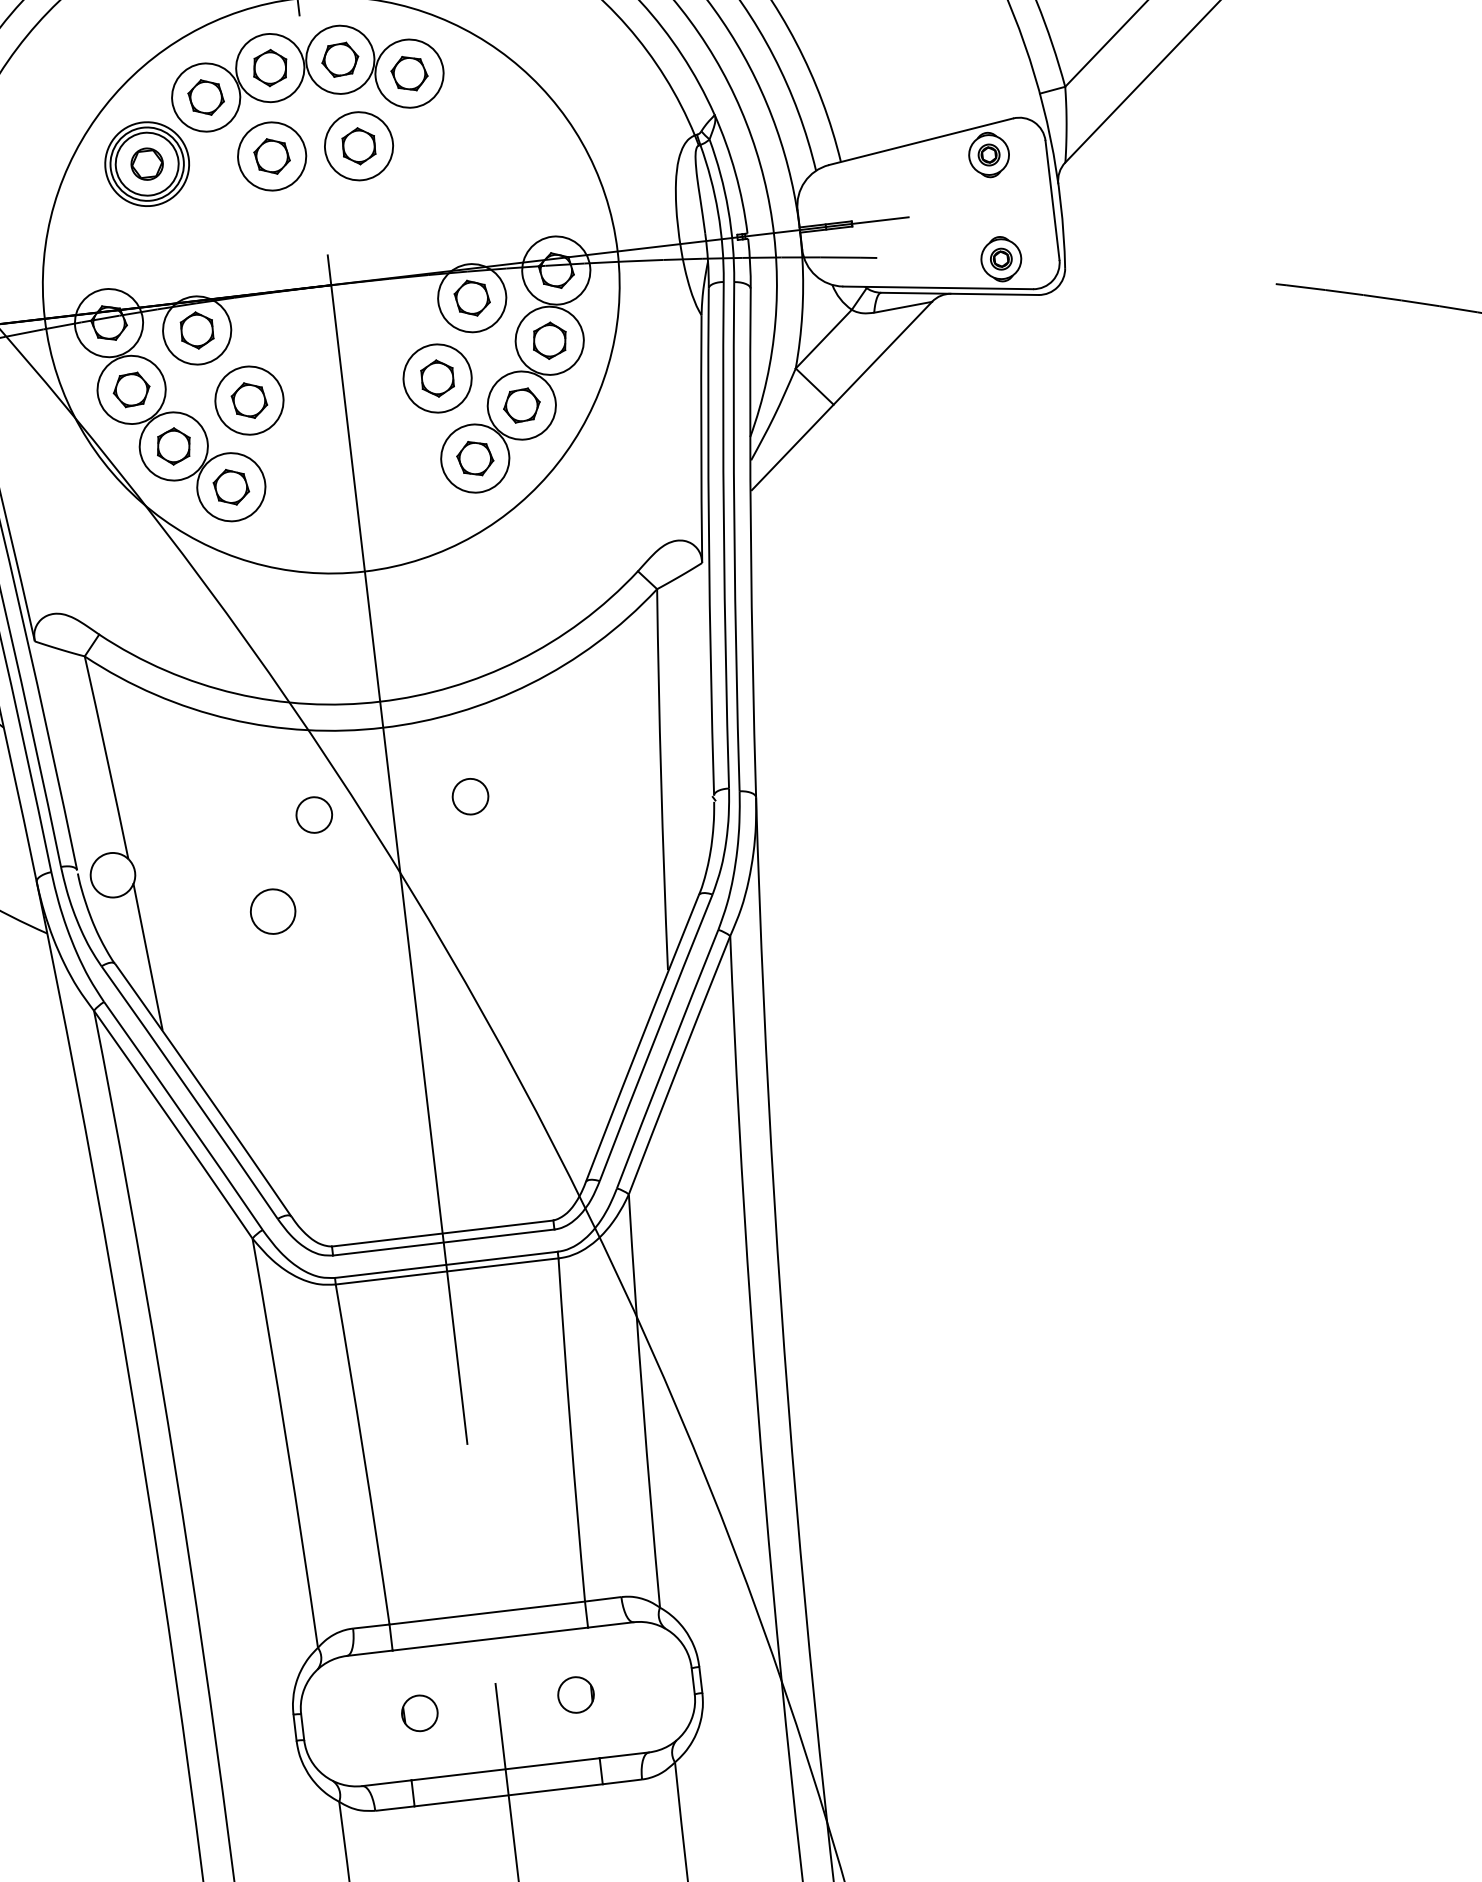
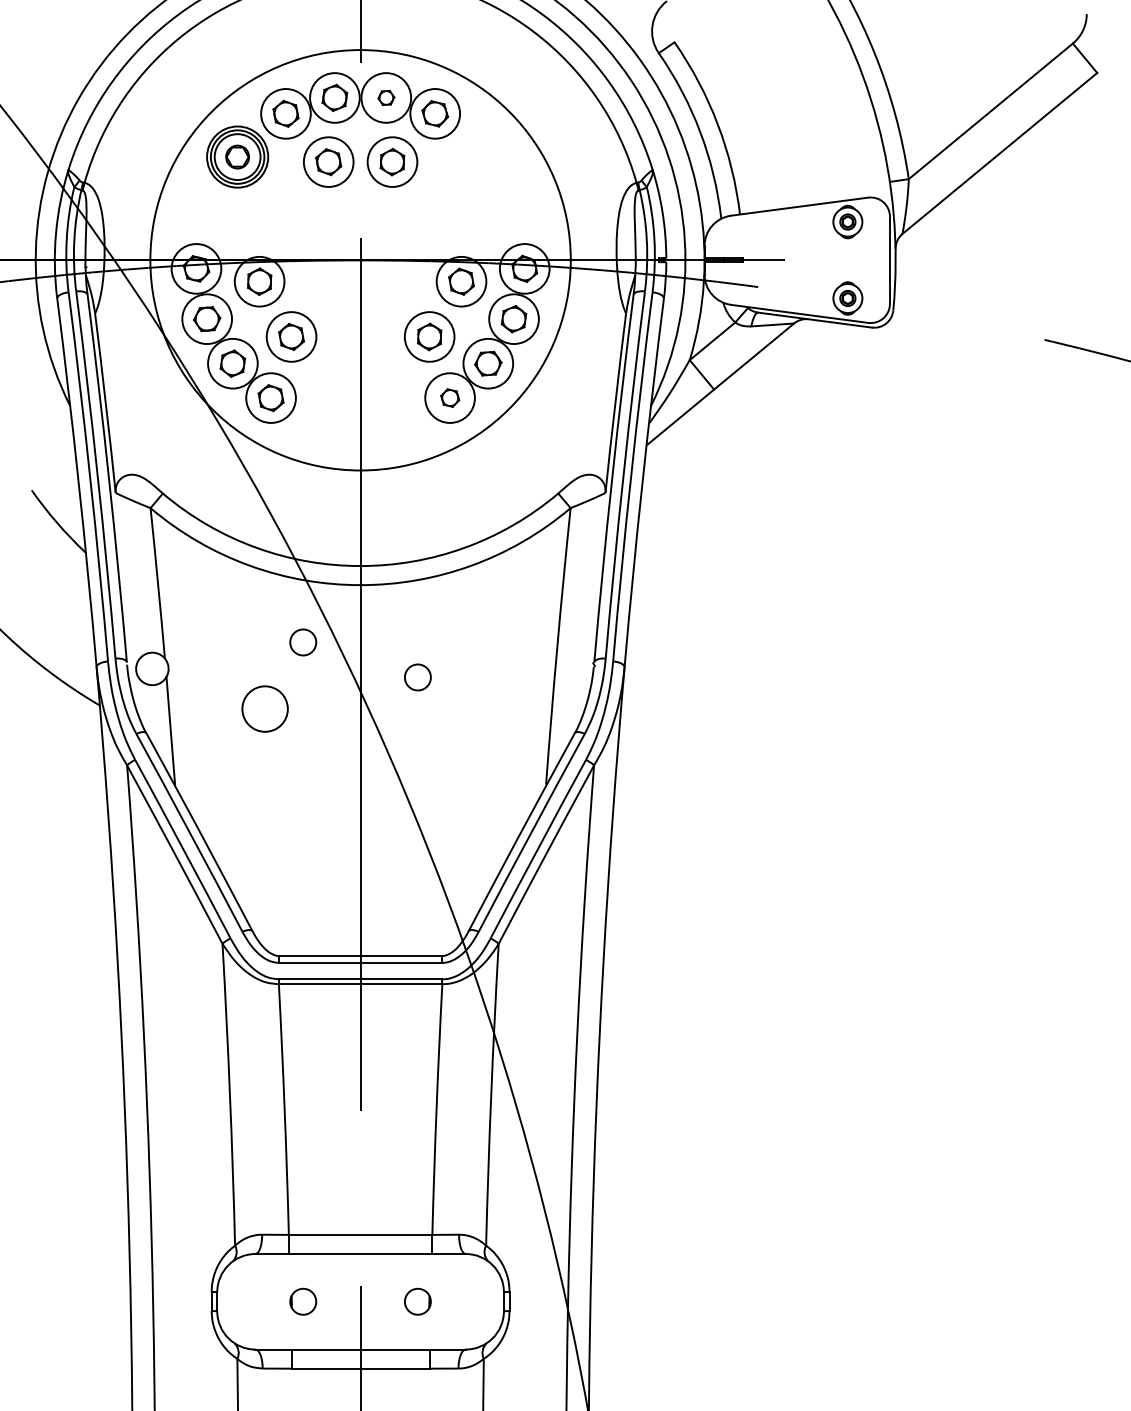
part: (340, 59) -> (386, 97), size x0.6
part: (475, 457) -> (450, 397), size x0.7
circle: (469, 796) -> (417, 677), moved
circle: (273, 911) -> (265, 708), size x1.4

